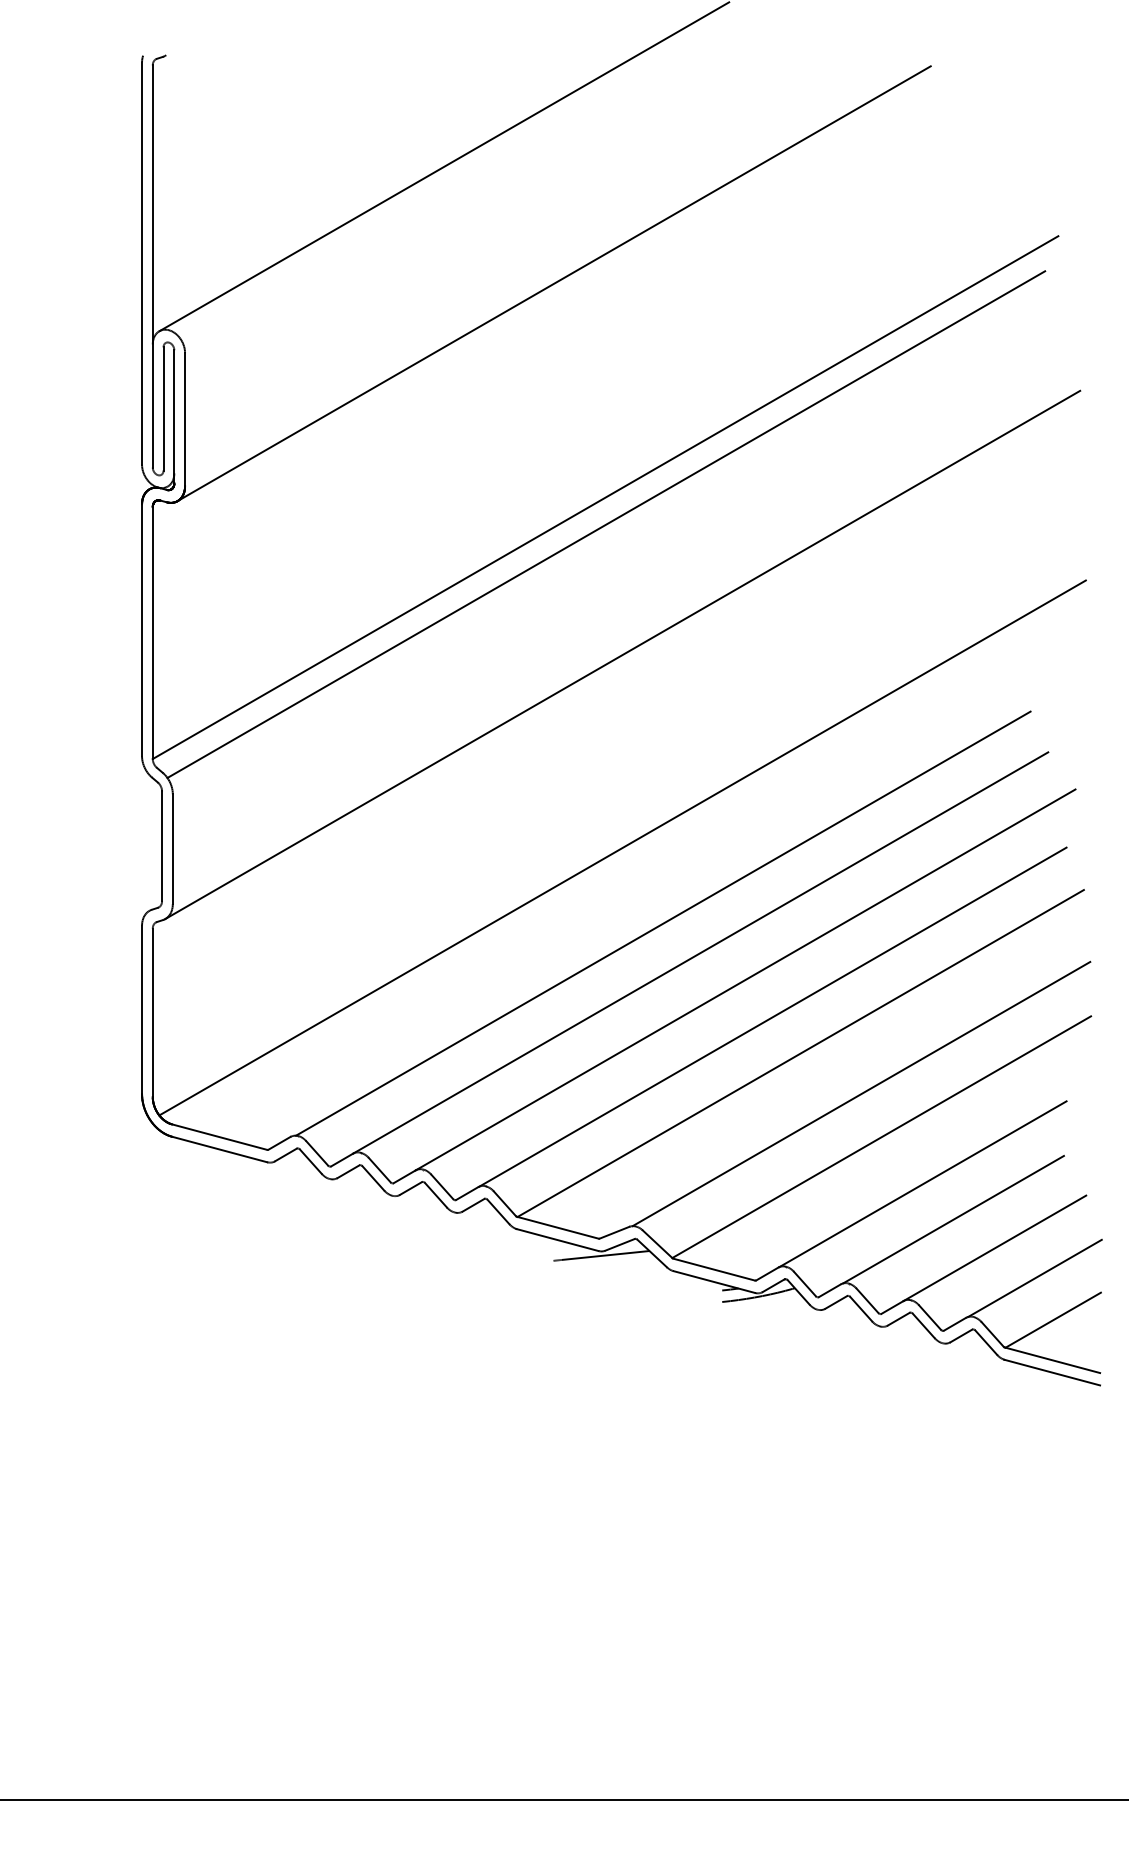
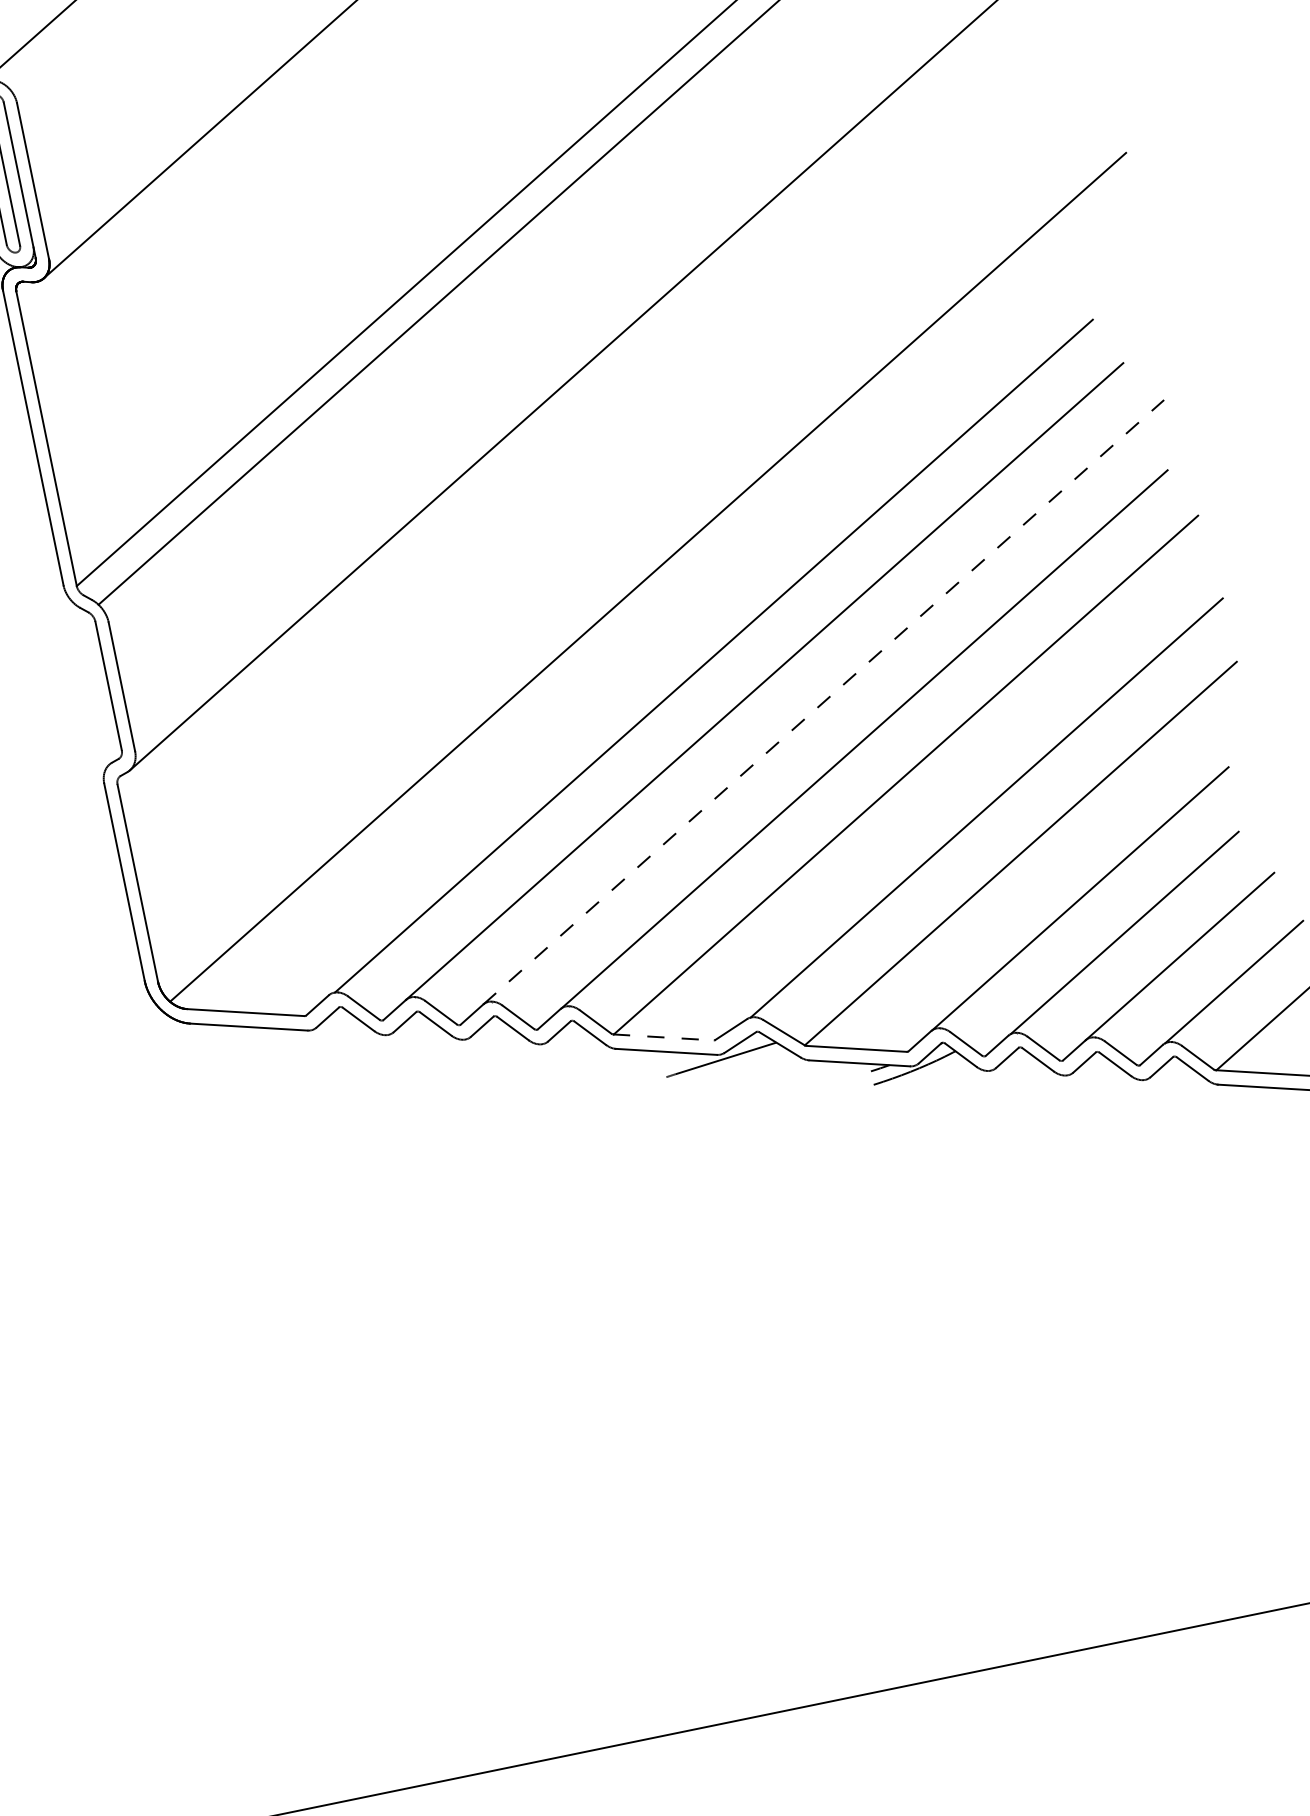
line: (745, 979) -> (823, 701), solid -> dashed
line: (558, 1227) -> (664, 1036), solid -> dashed

